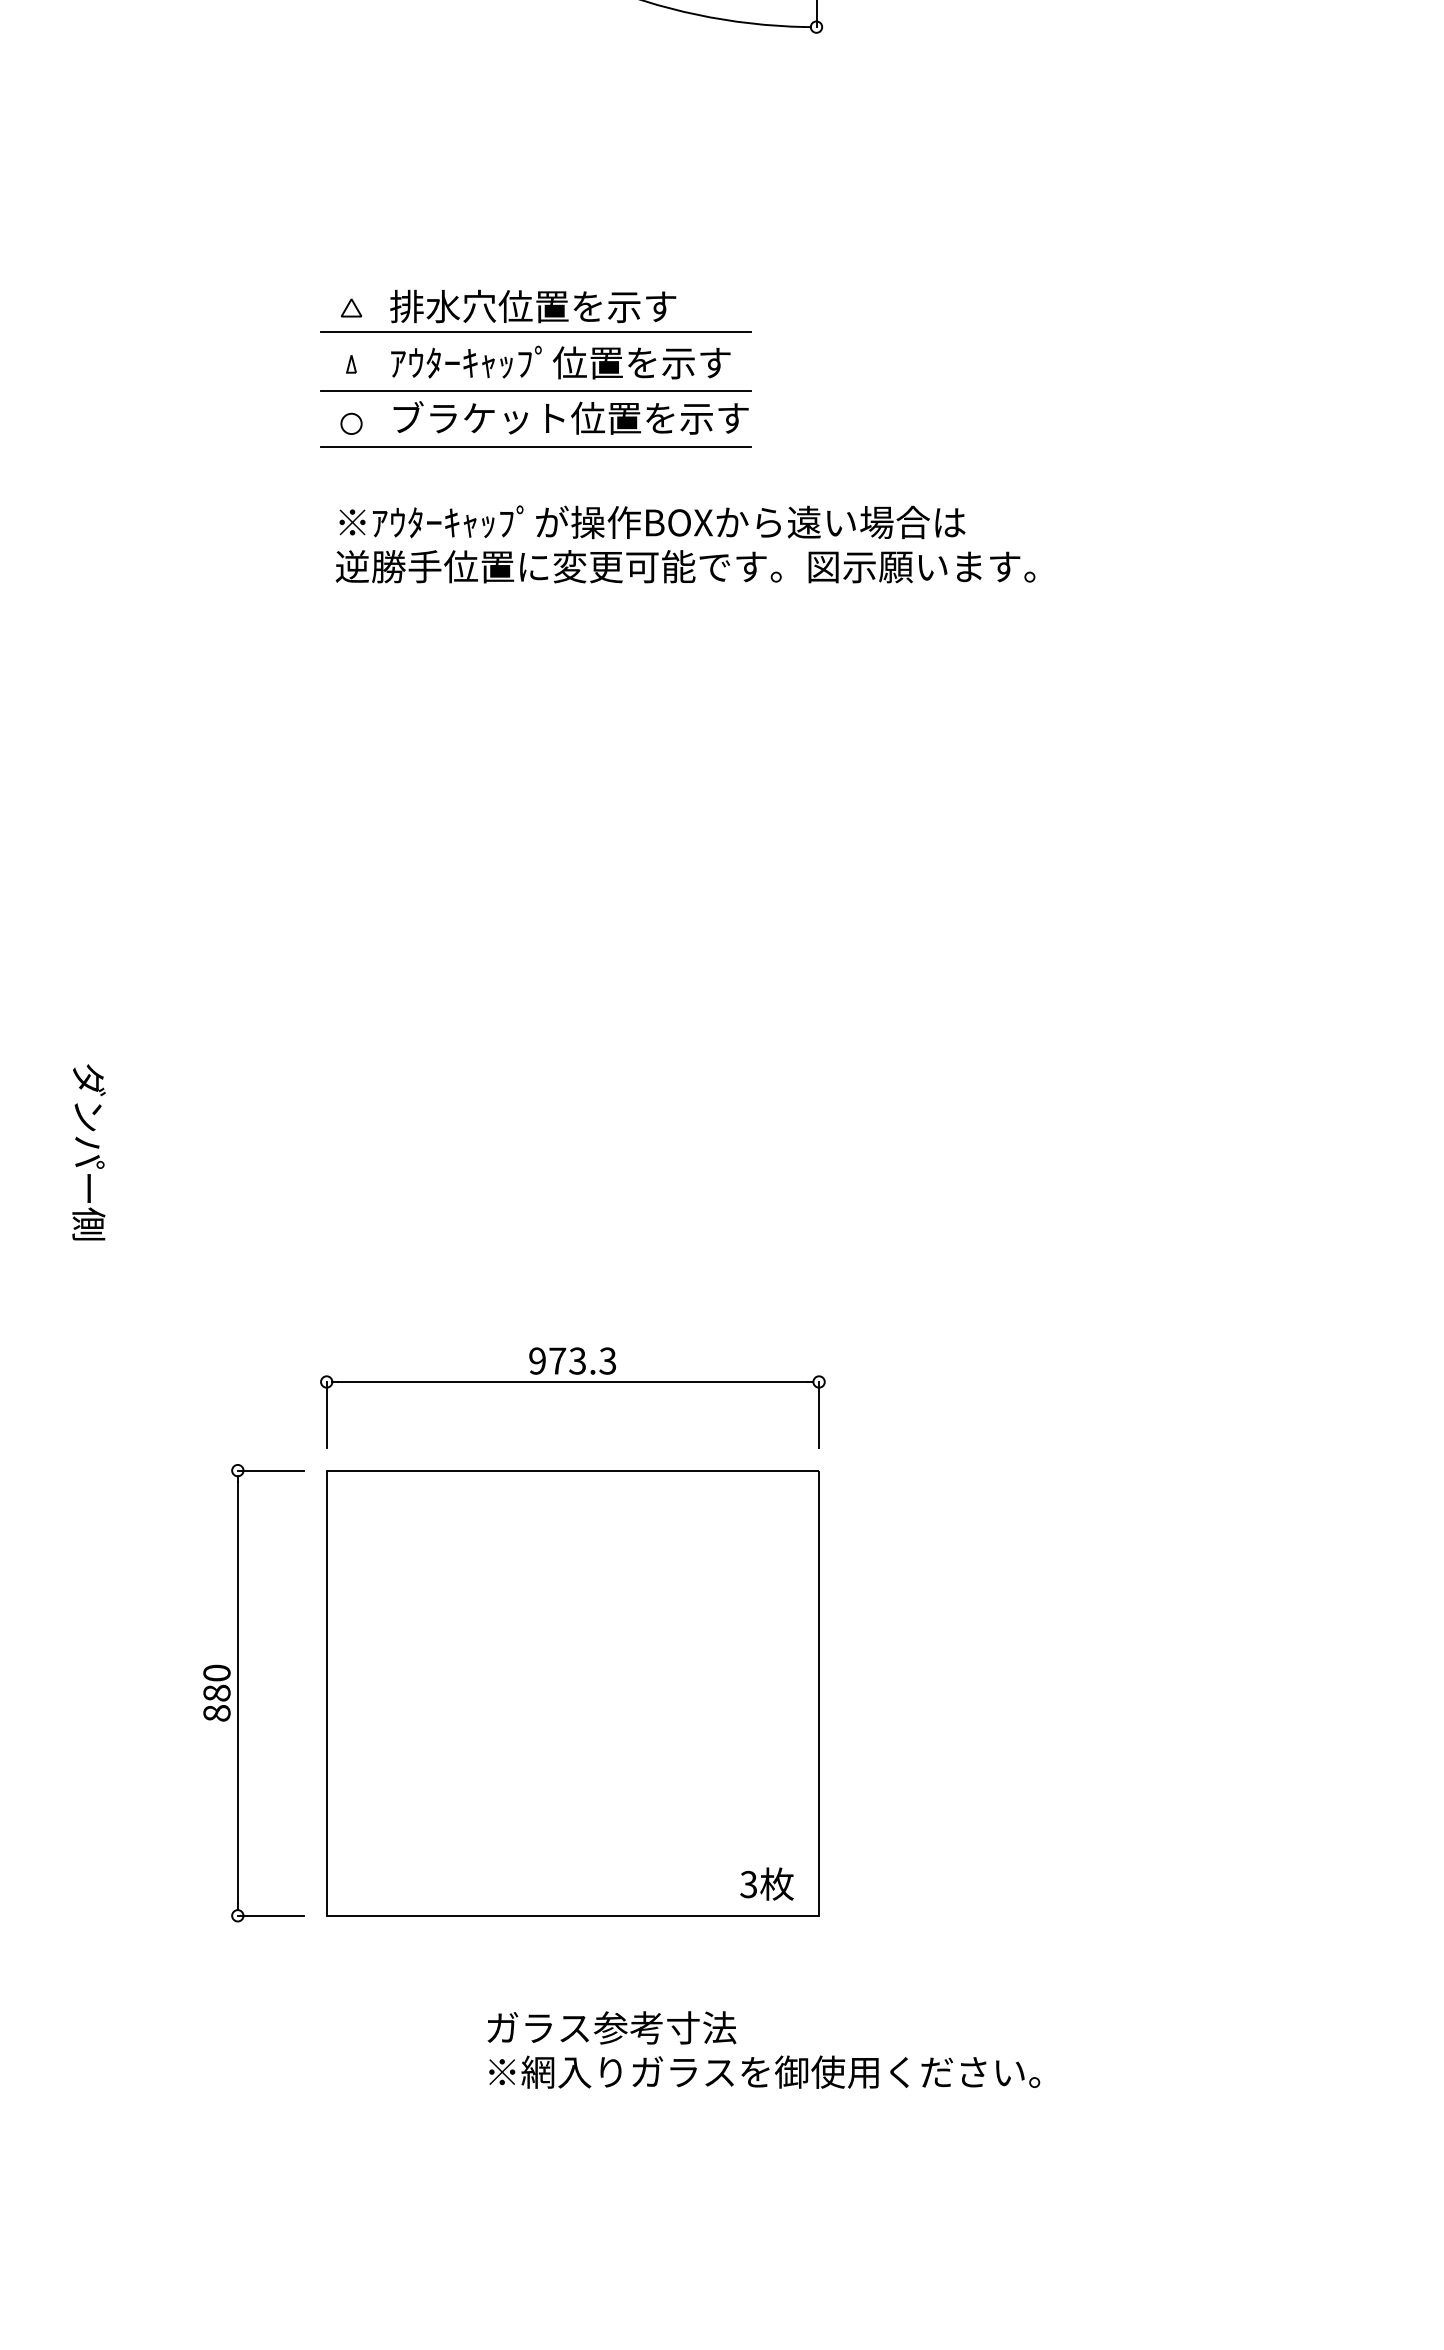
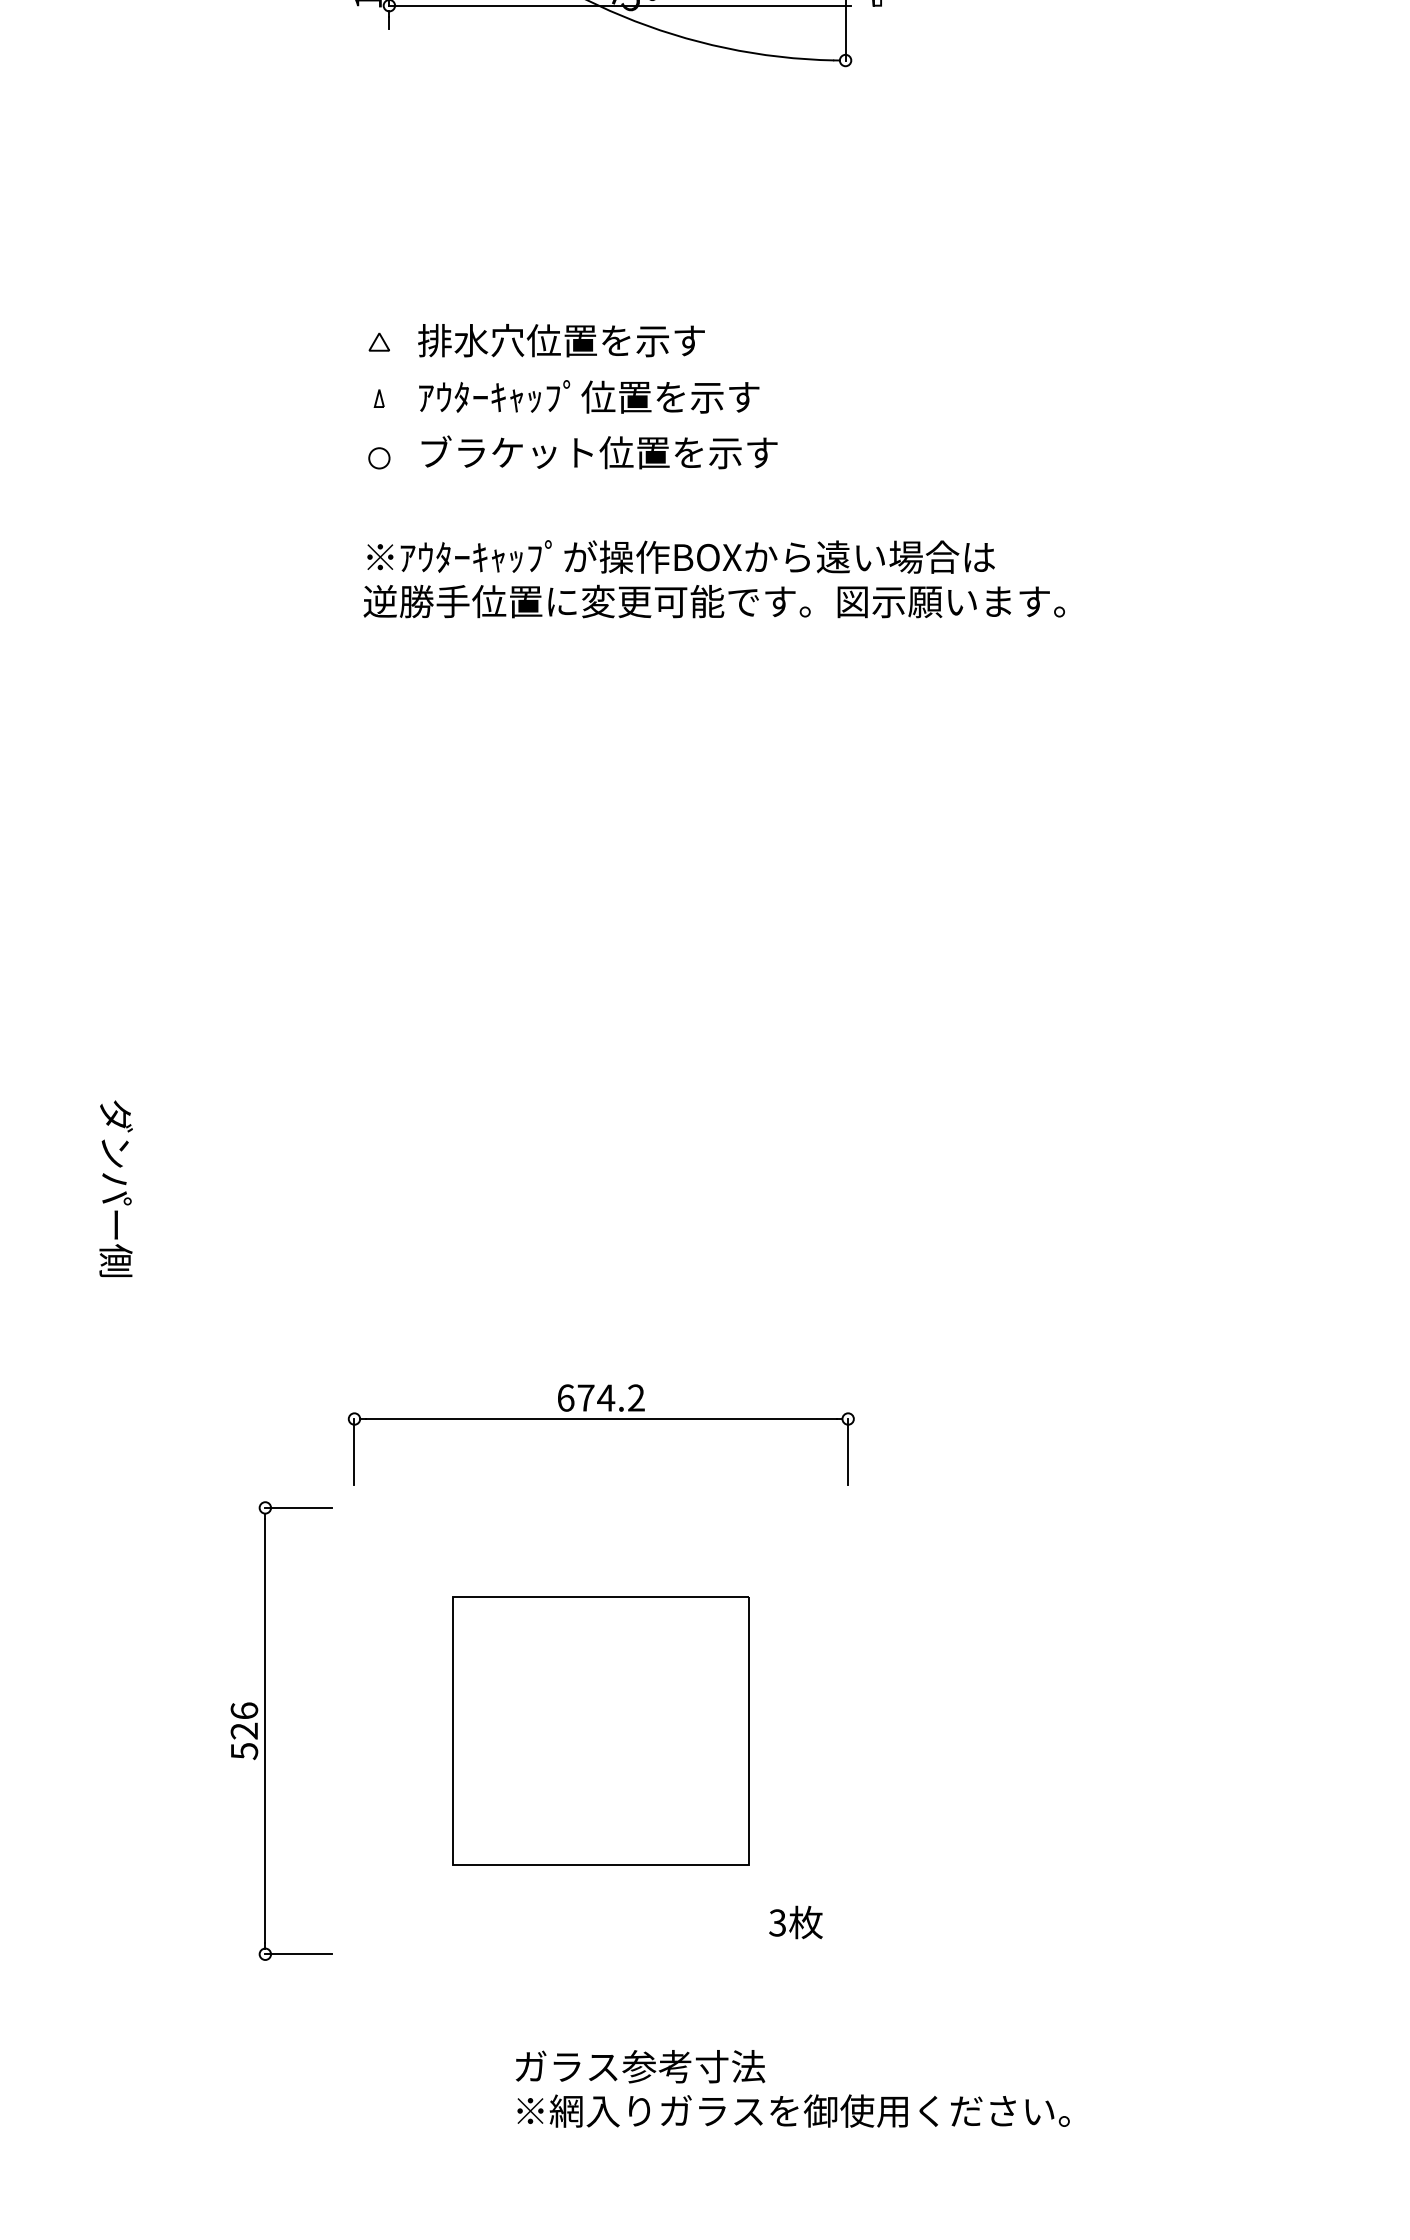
line: (535, 331) -> (563, 365), removed
line: (535, 390) -> (563, 424), removed
line: (535, 446) -> (563, 481), removed
text: (572, 1360) -> (600, 1397), 973.3 -> 674.2
text: (216, 1693) -> (243, 1731), 880 -> 526
part: (572, 1693) -> (600, 1731), size x0.6

